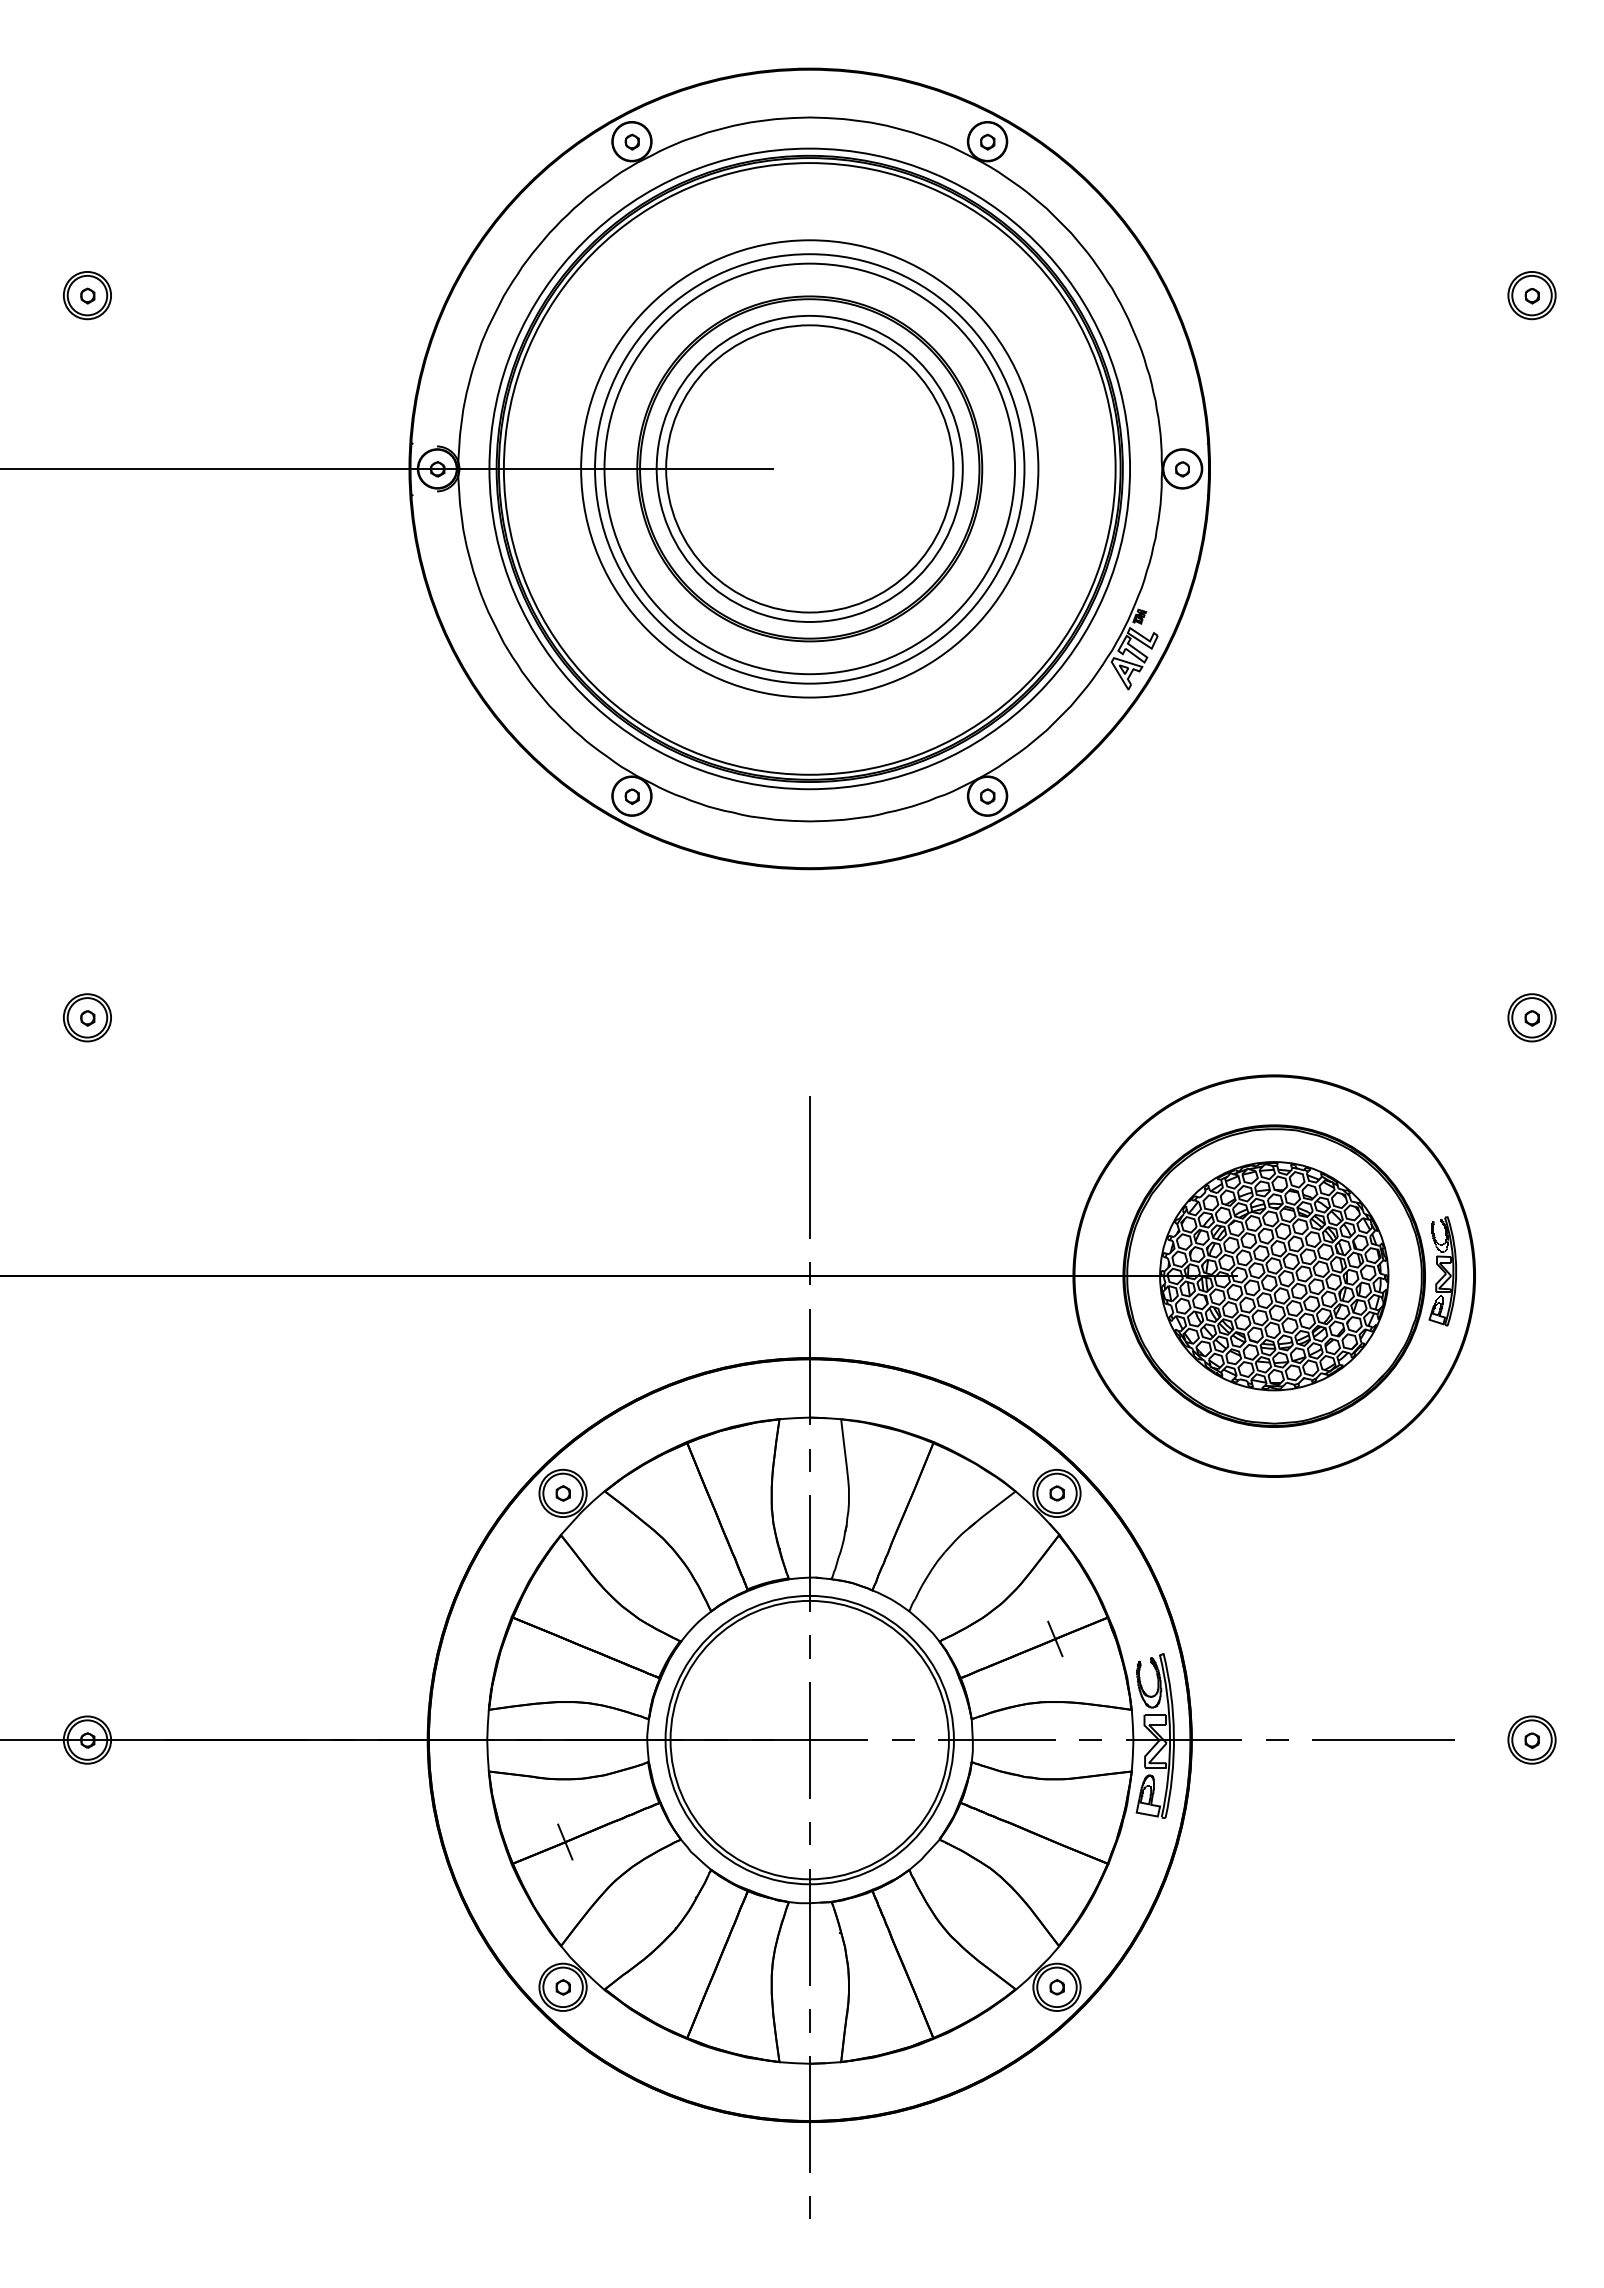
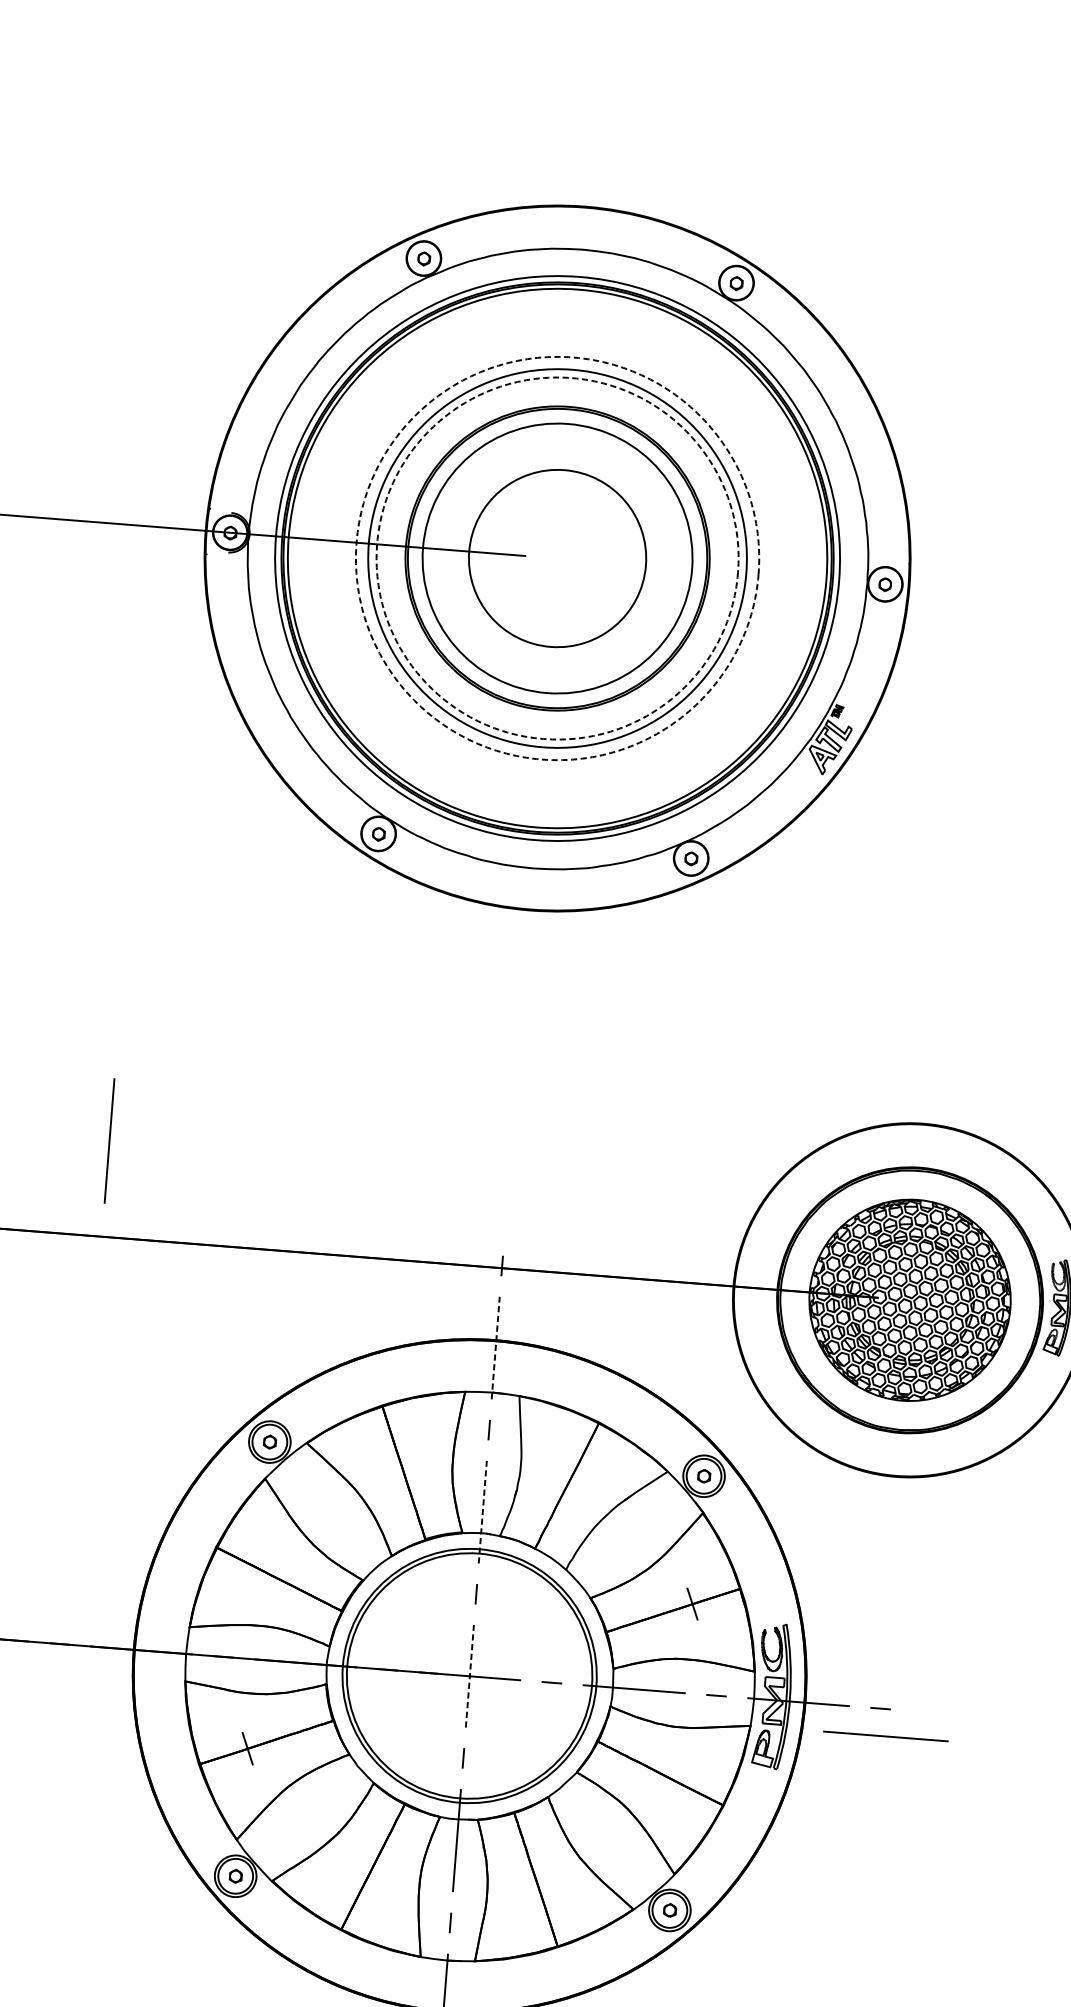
circle: (809, 468) -> (557, 558), size x0.7
circle: (809, 468) -> (557, 558), solid -> dashed
circle: (809, 468) -> (557, 558), solid -> dashed
line: (809, 1167) -> (109, 1141), moved
line: (810, 1366) -> (496, 1347), solid -> dashed
line: (810, 1553) -> (483, 1512), solid -> dashed
line: (810, 1739) -> (470, 1675), solid -> dashed
line: (1383, 1739) -> (885, 1735), moved

